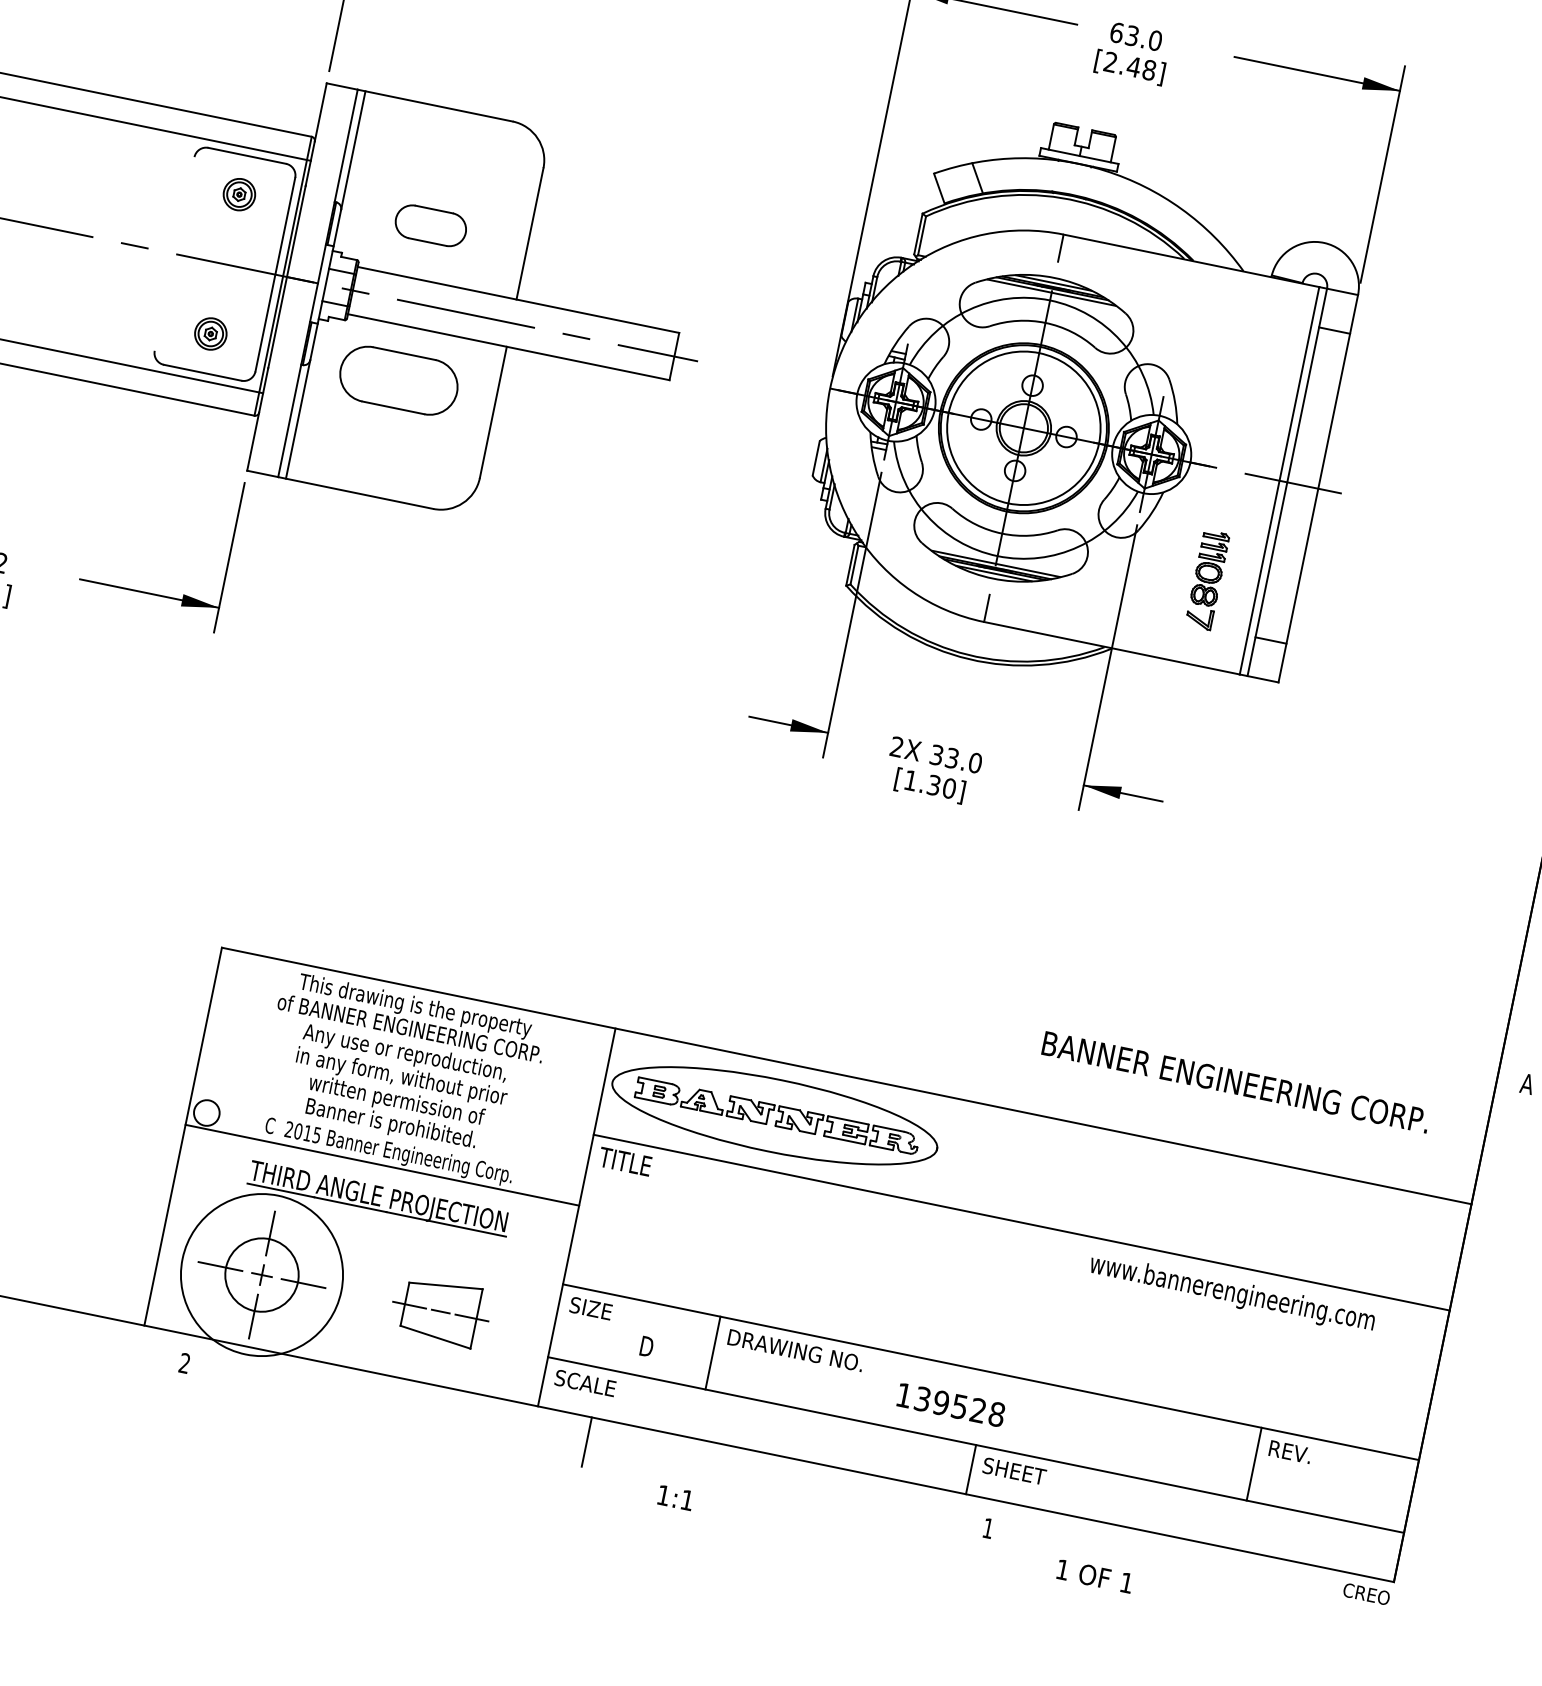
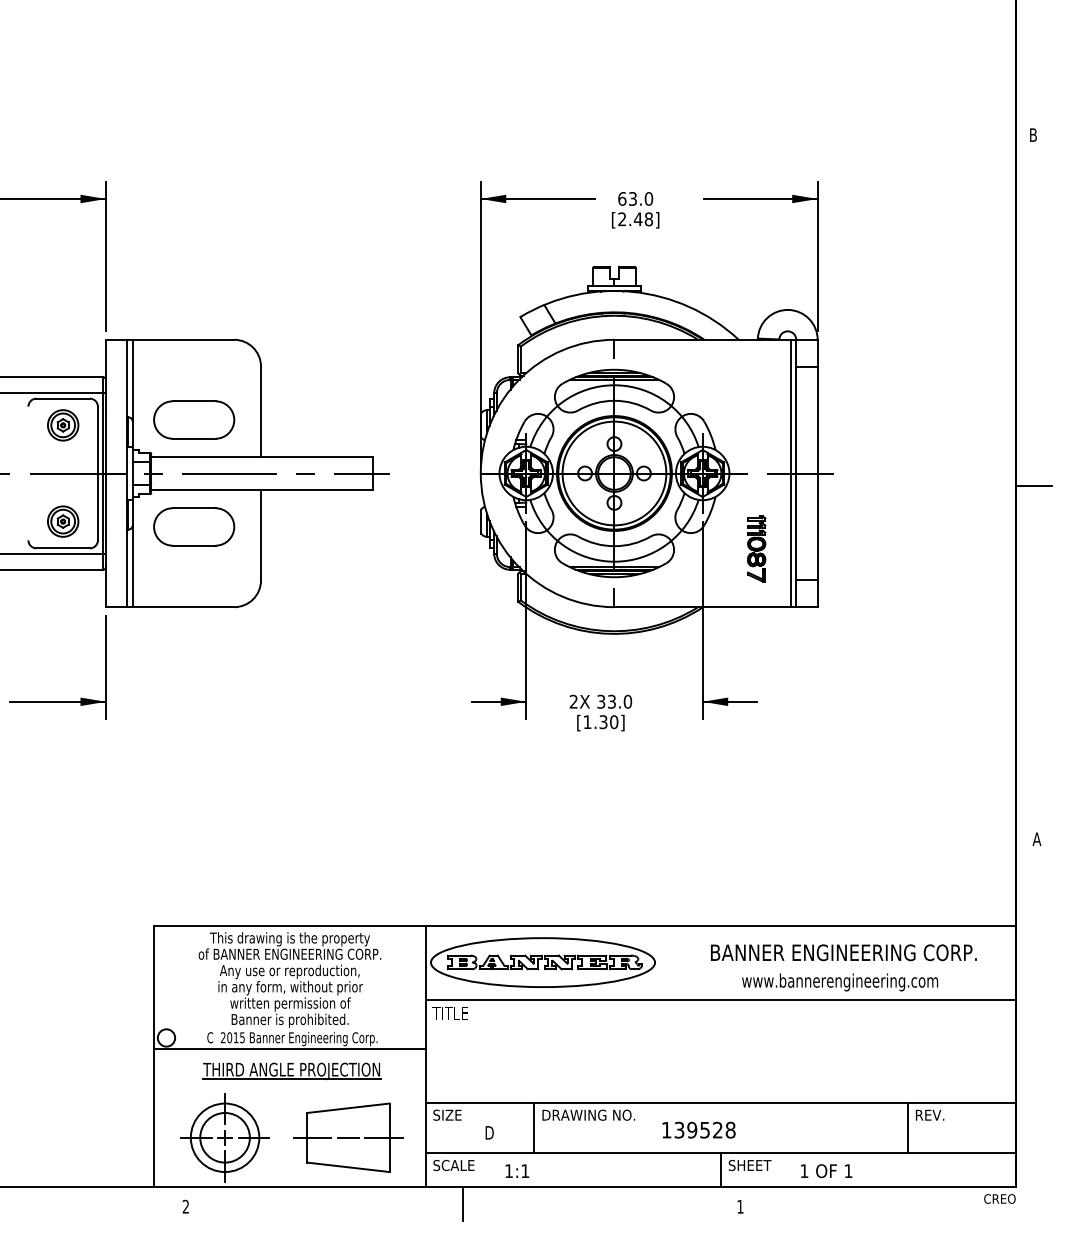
part: (239, 194) -> (63, 425), size x1.43
part: (431, 225) -> (194, 419), size x1.67
part: (211, 333) -> (63, 521), size x1.43
text: (1235, 1081) -> (843, 952), moved
circle: (261, 1274) -> (224, 1137), size x0.62
text: (1232, 1294) -> (840, 982), moved
part: (440, 1311) -> (348, 1137), size x1.67
text: (676, 1497) -> (517, 1170), moved
text: (1094, 1576) -> (826, 1171), moved

